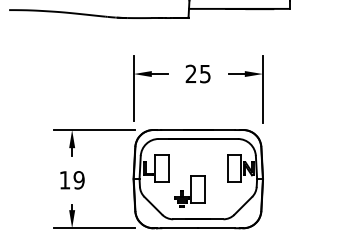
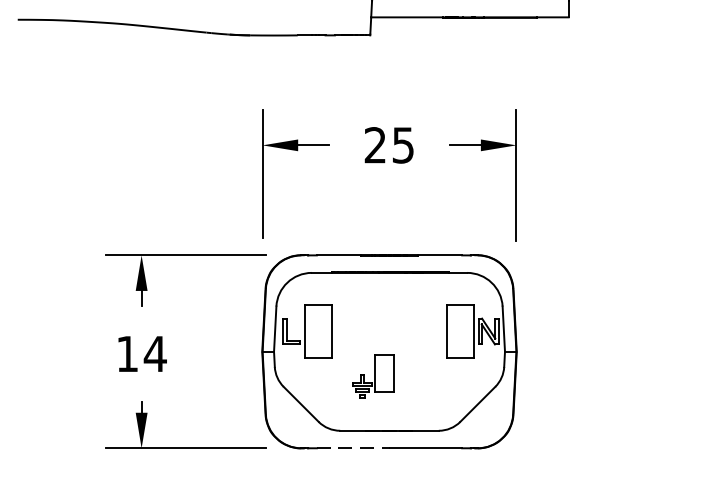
text: (79, 180) -> (156, 354), 19 -> 14
part: (189, 191) -> (372, 376), size x0.7
line: (180, 228) -> (354, 448), solid -> dashed

